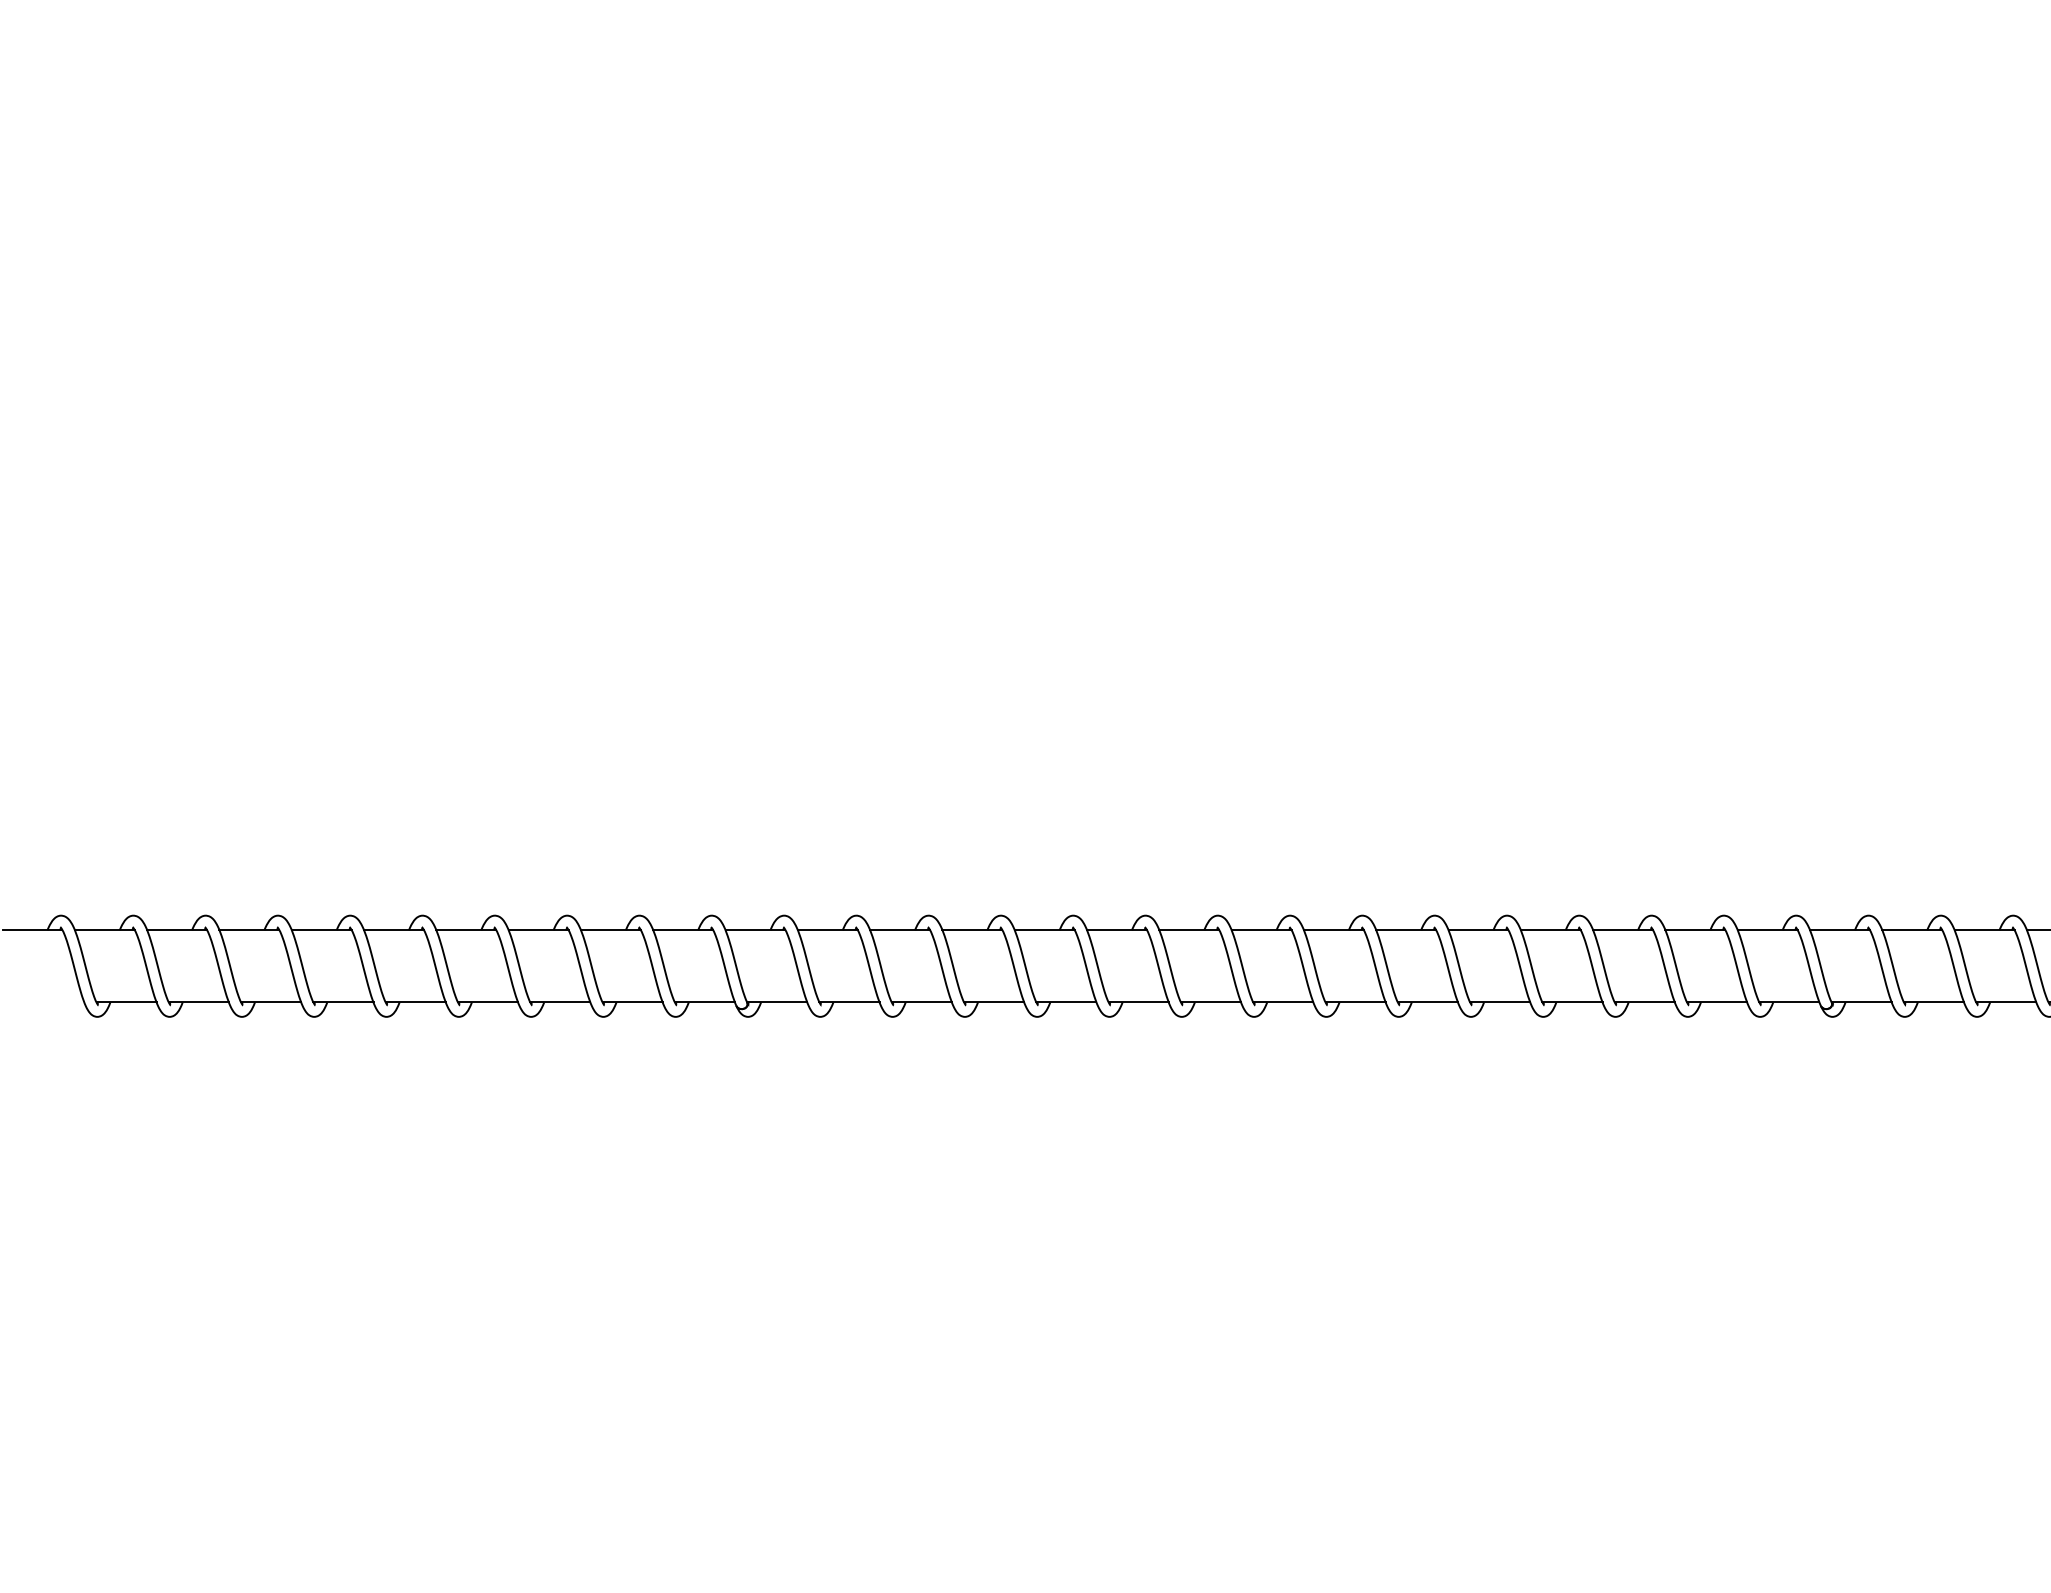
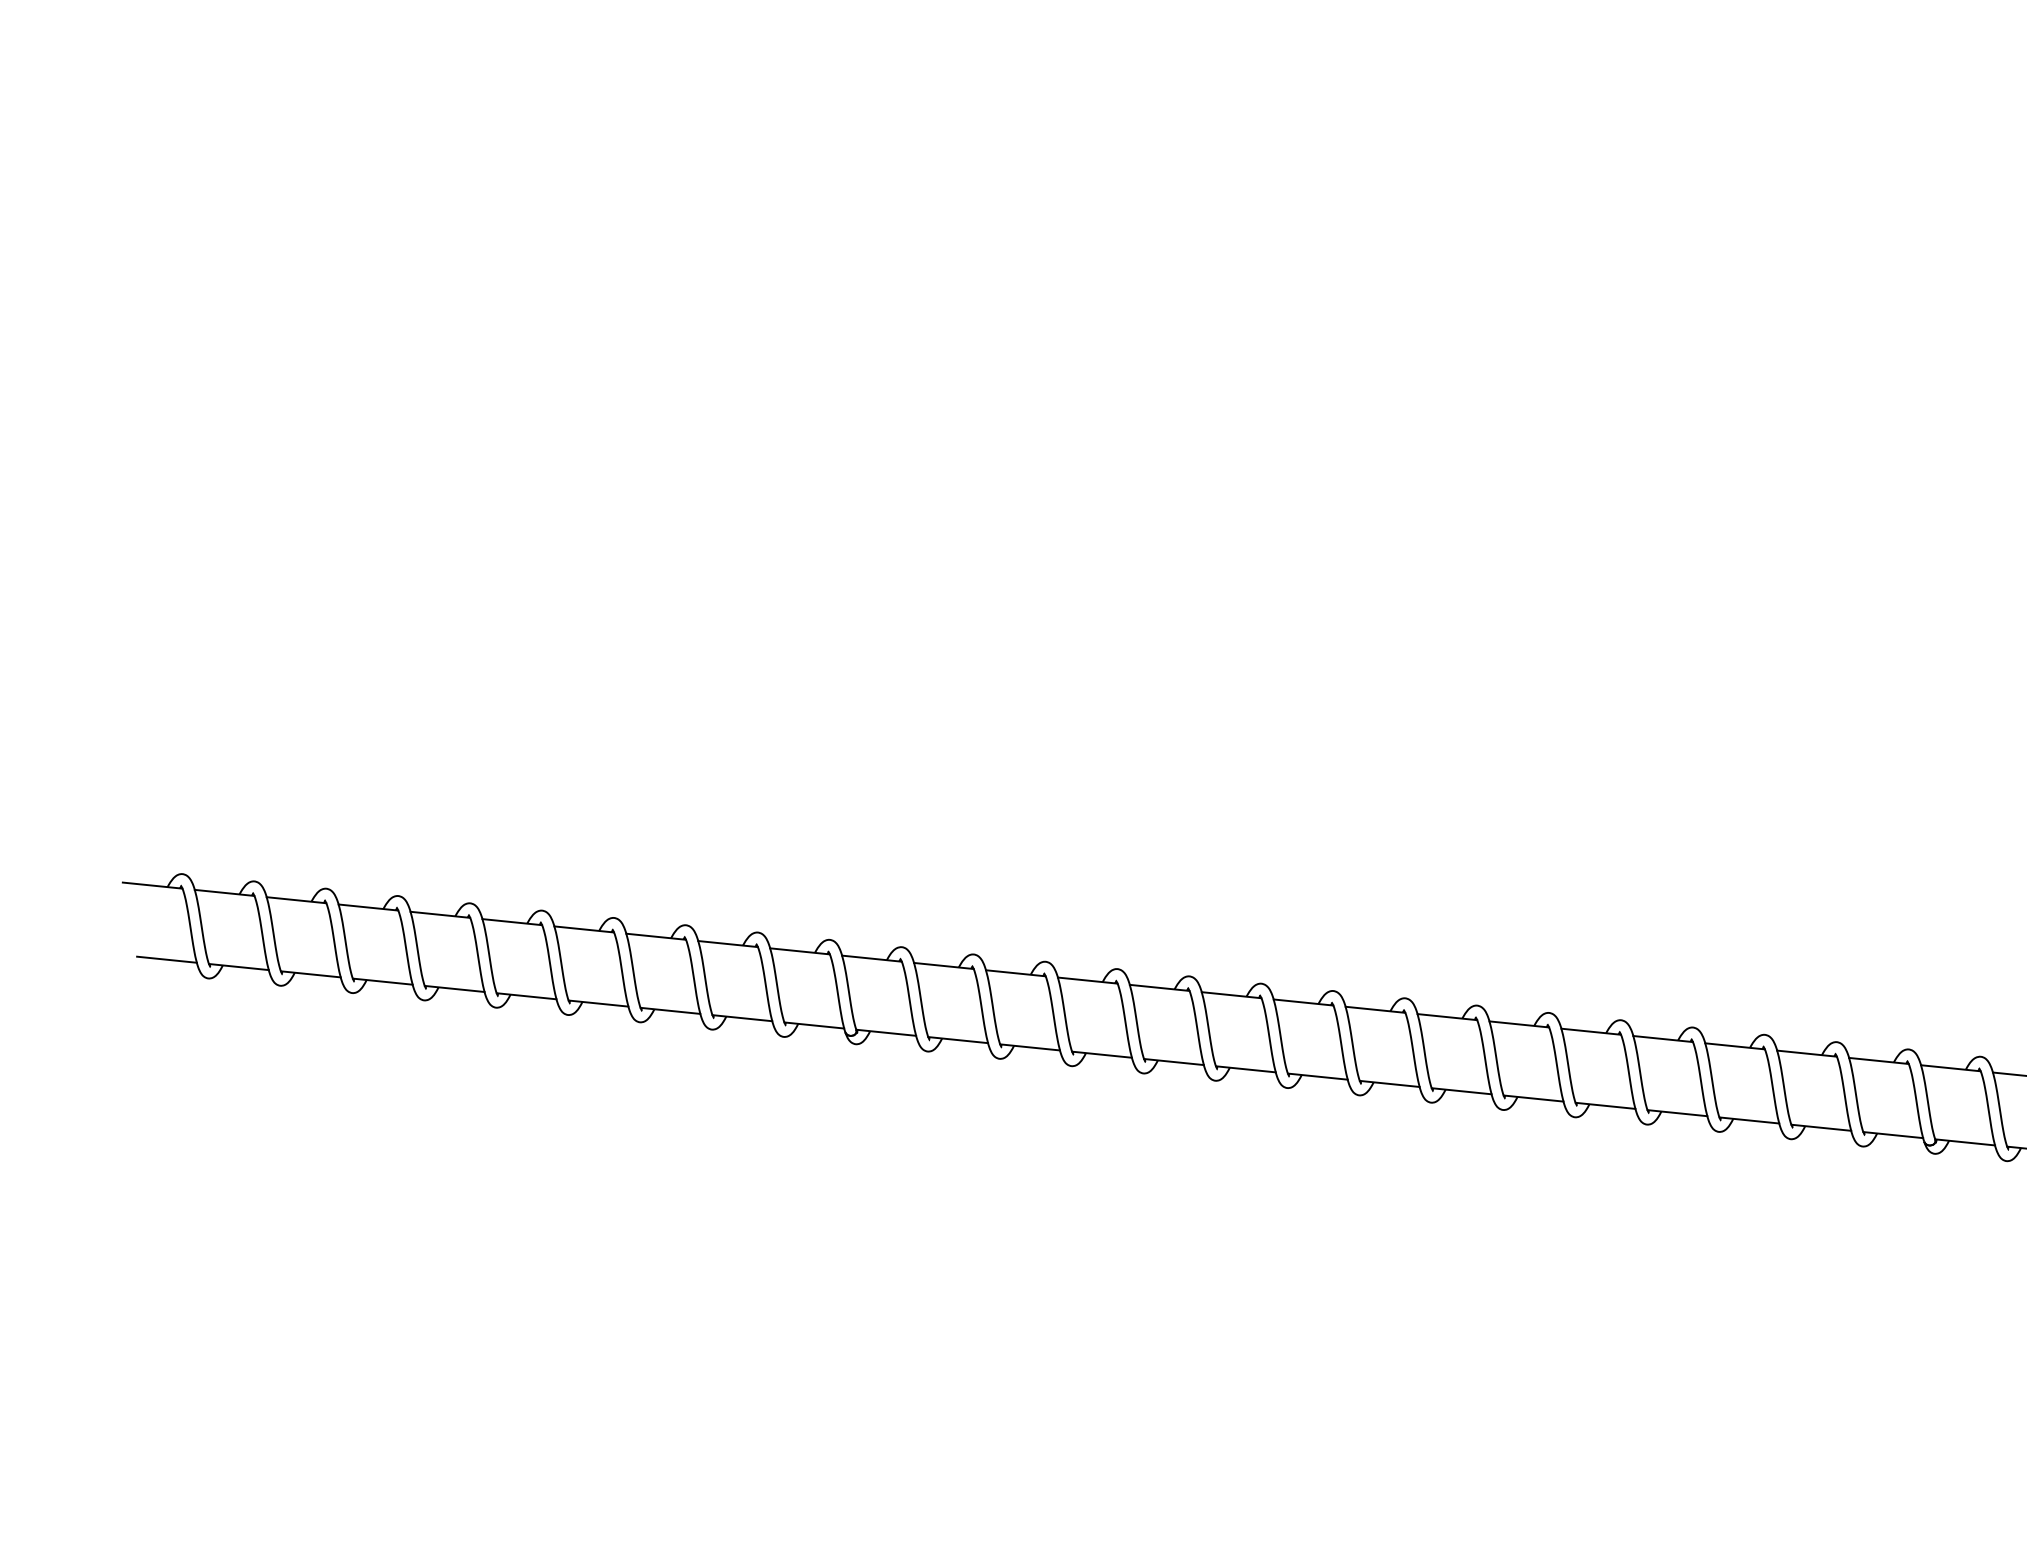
line: (54, 1002) -> (167, 959), added

